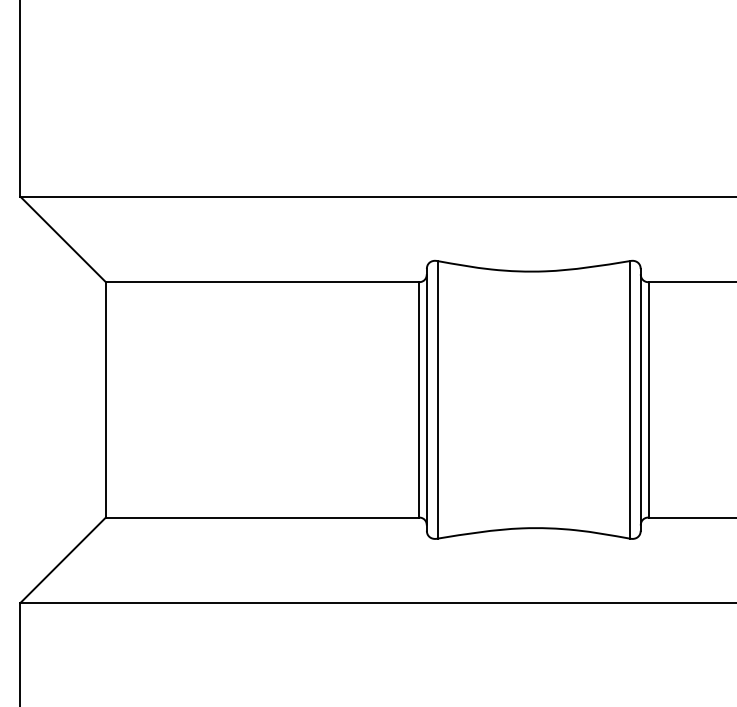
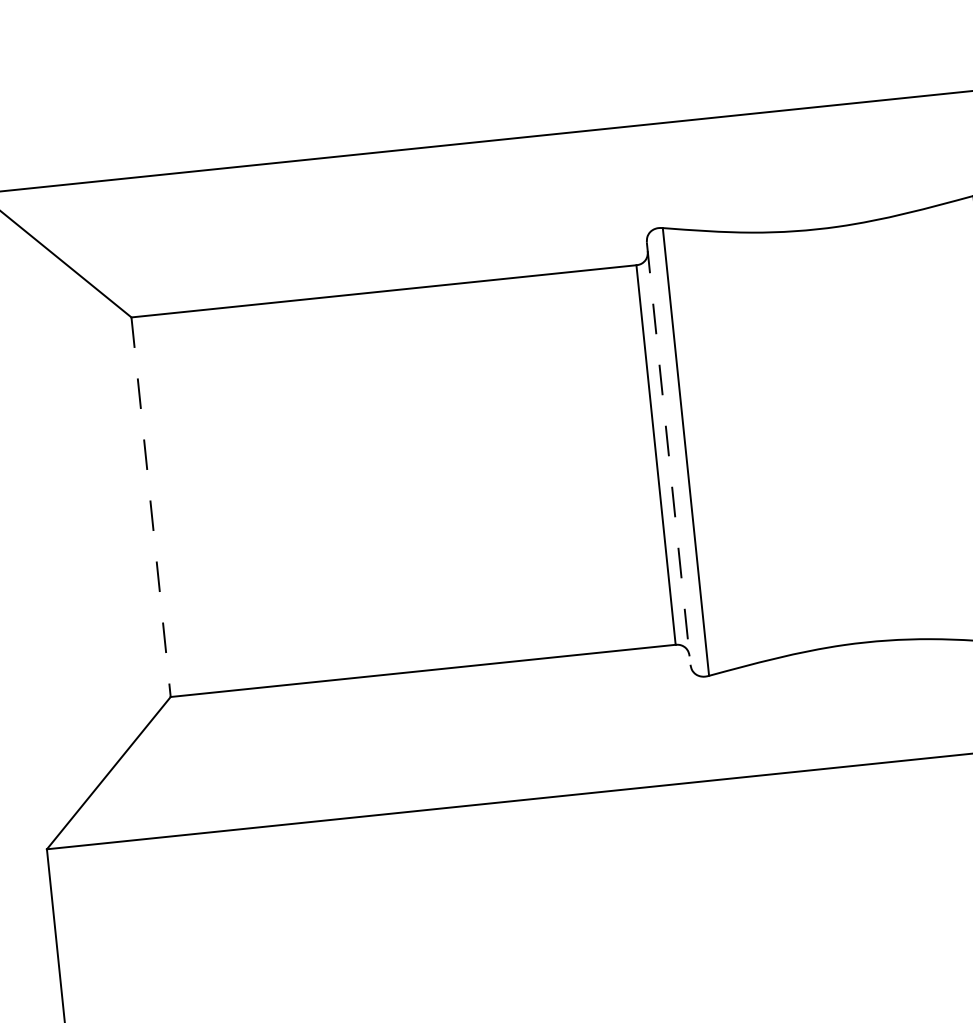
line: (105, 399) -> (150, 506), solid -> dashed
line: (426, 399) -> (668, 453), solid -> dashed

